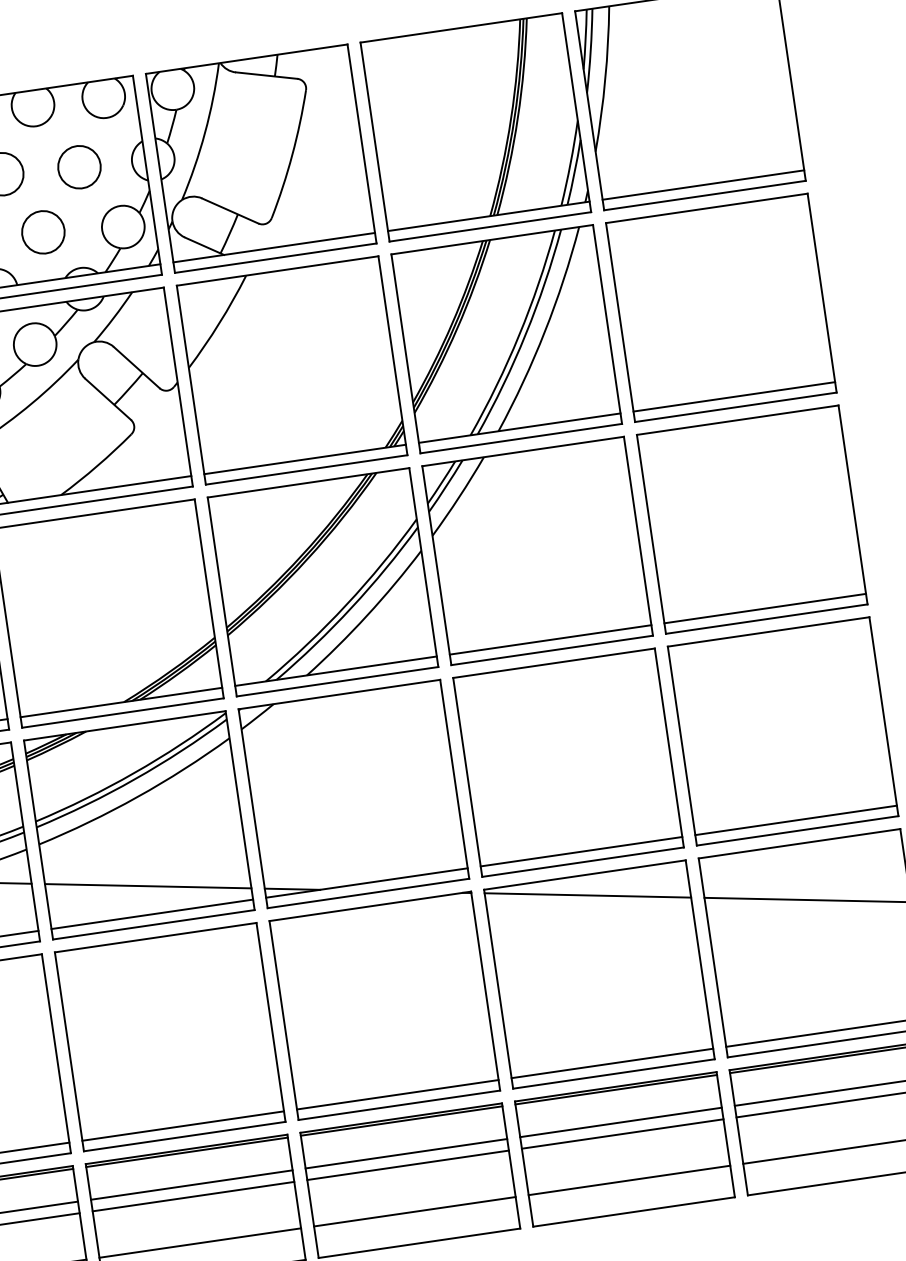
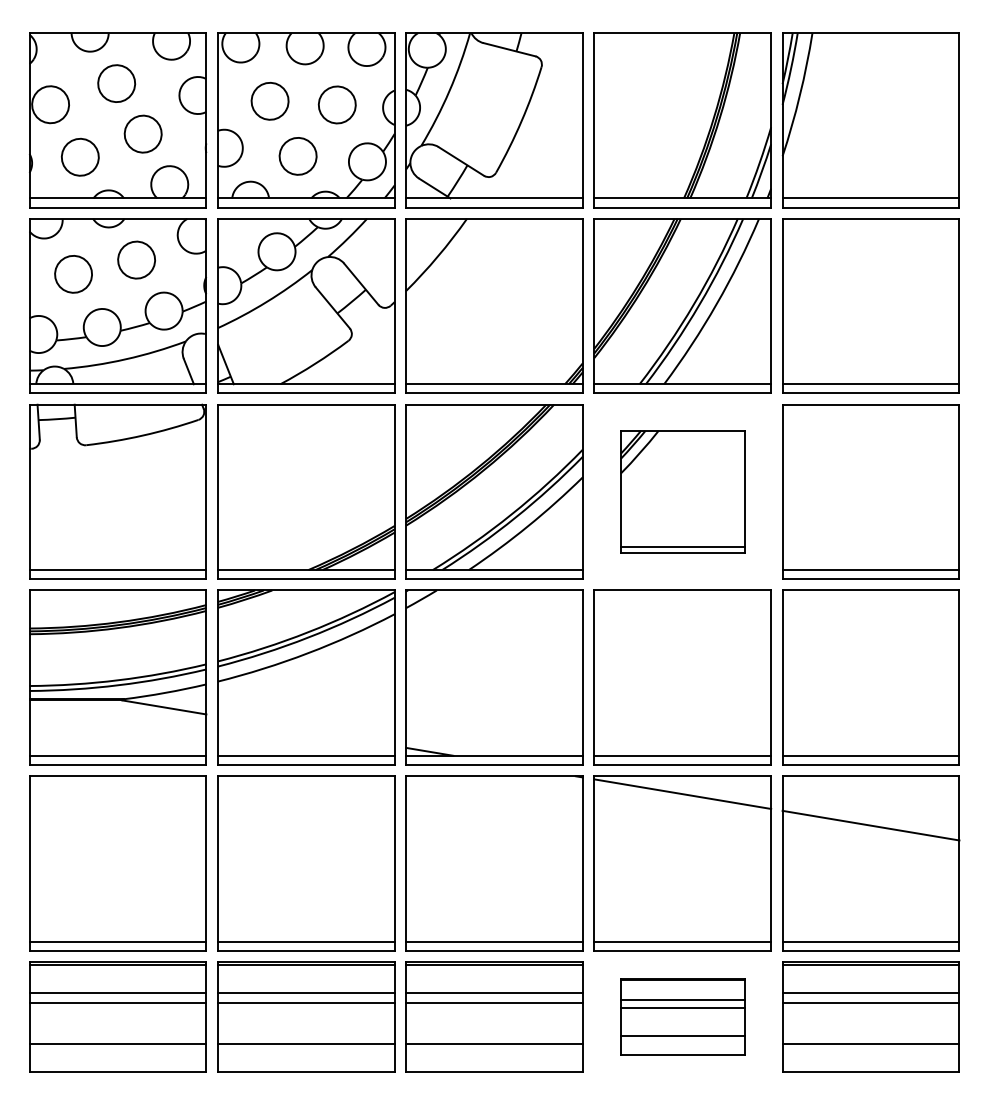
part: (537, 550) -> (682, 491), size x0.7
line: (147, 885) -> (305, 730), removed
part: (624, 1148) -> (682, 1016), size x0.7

